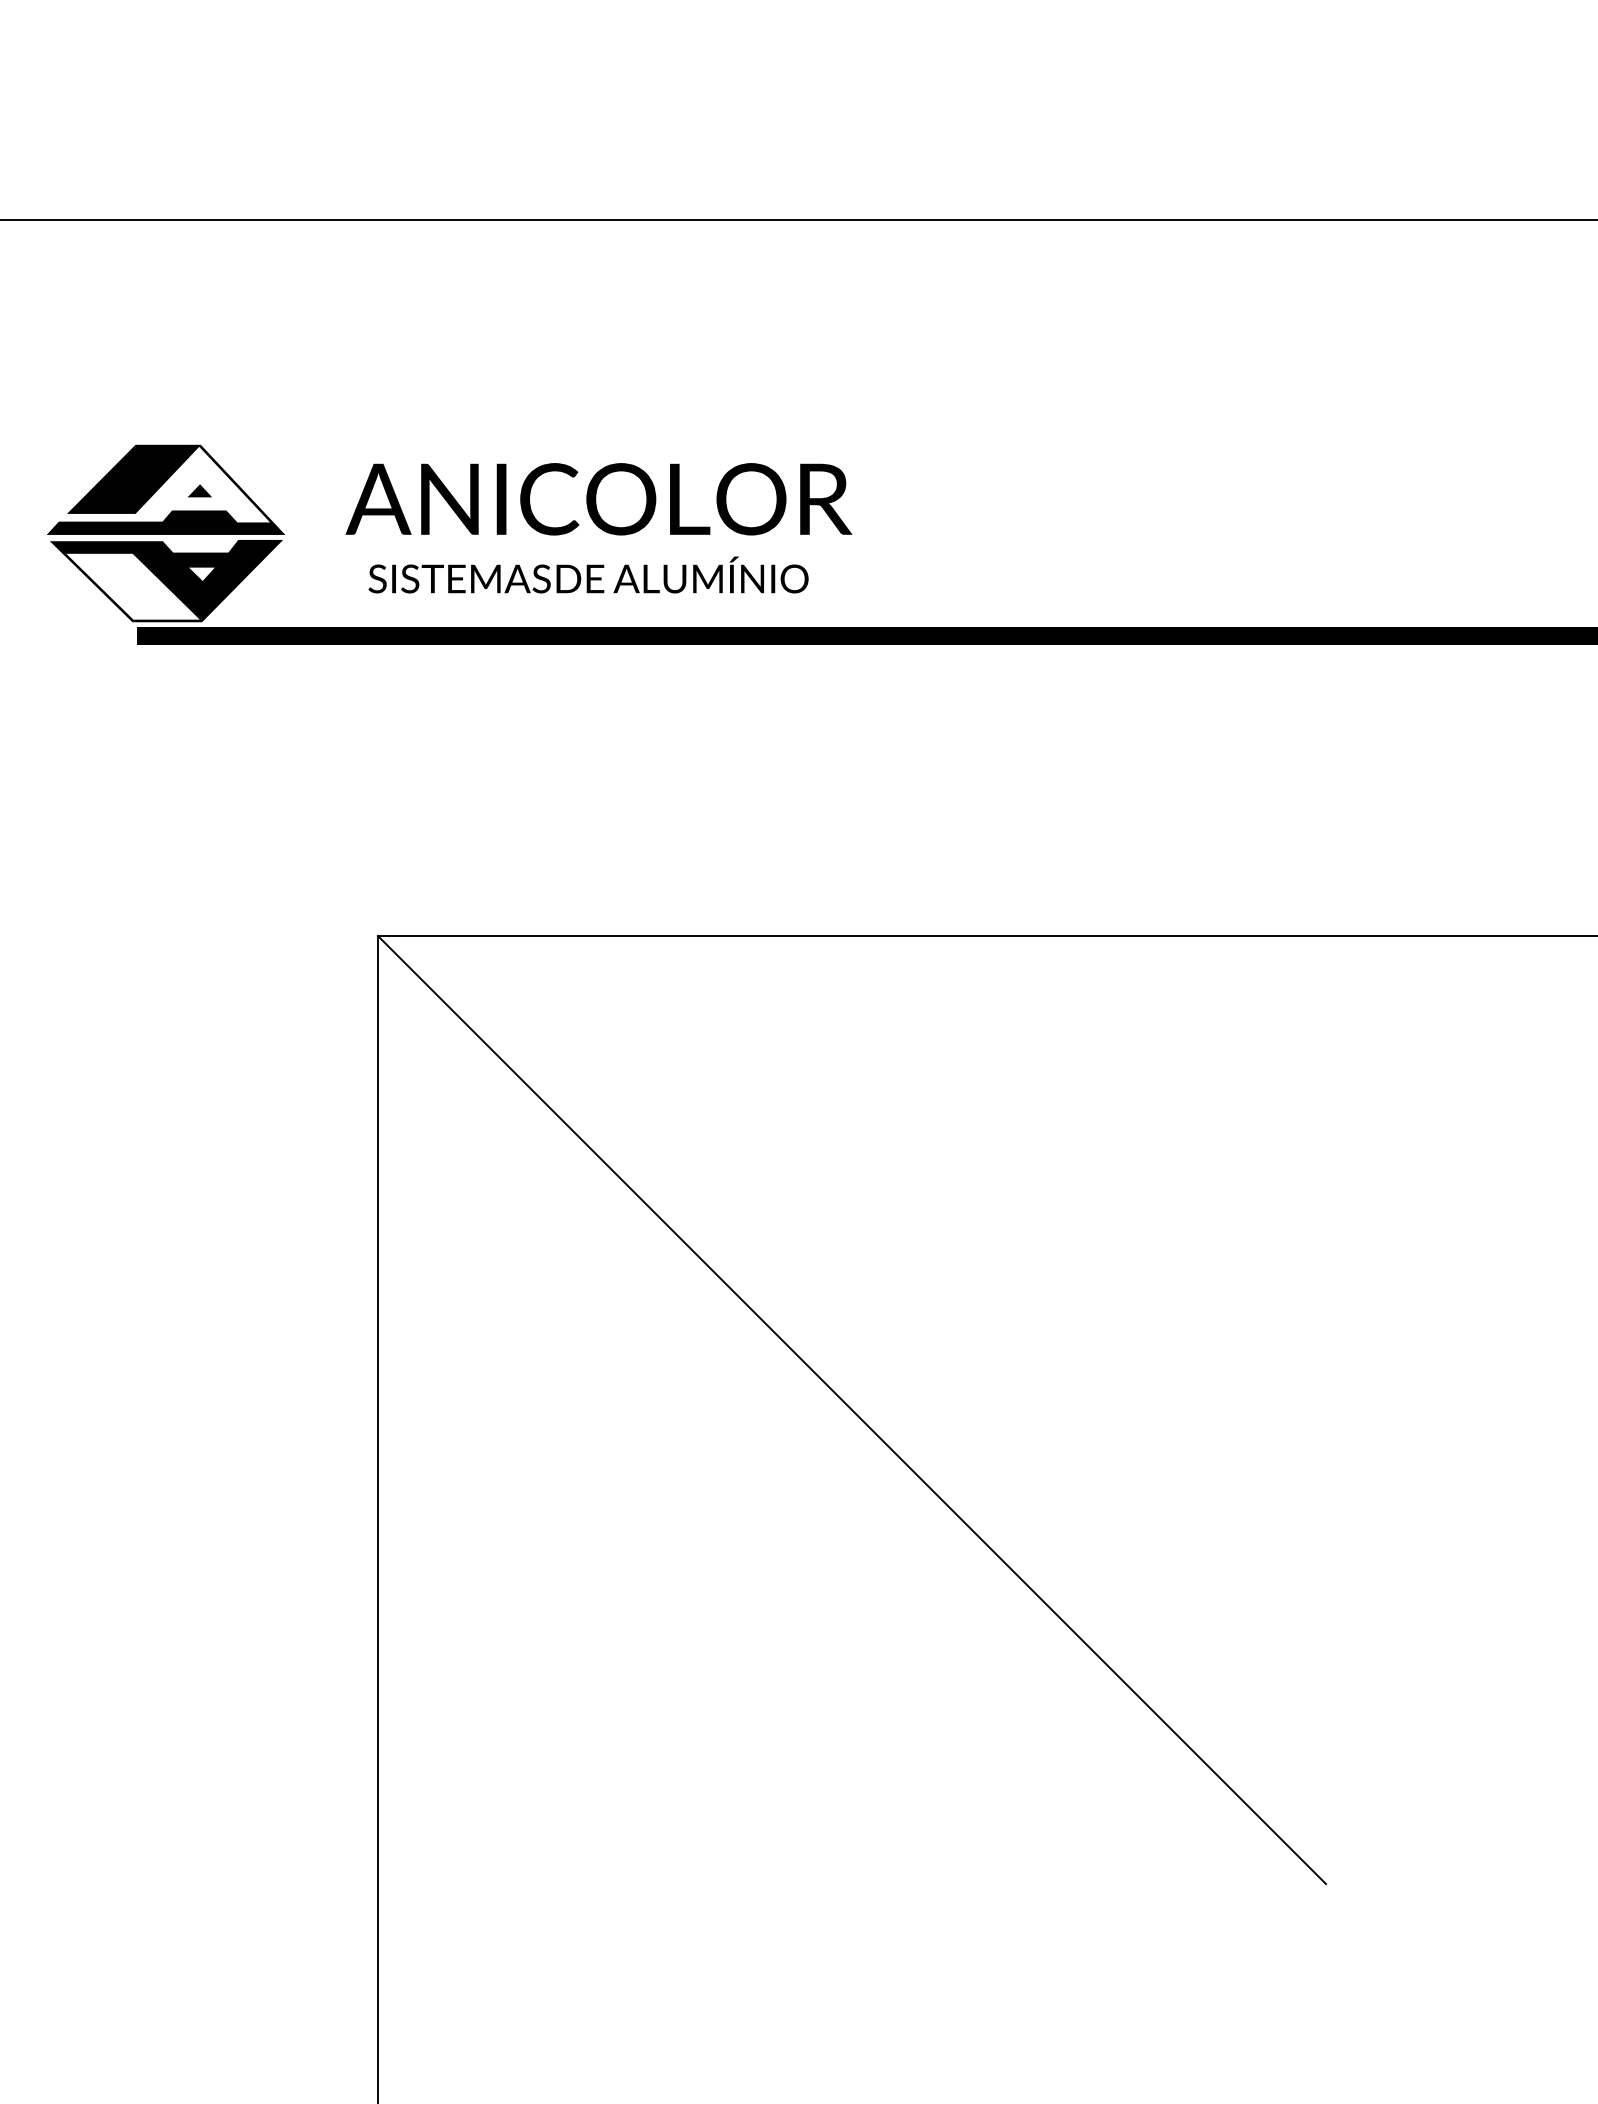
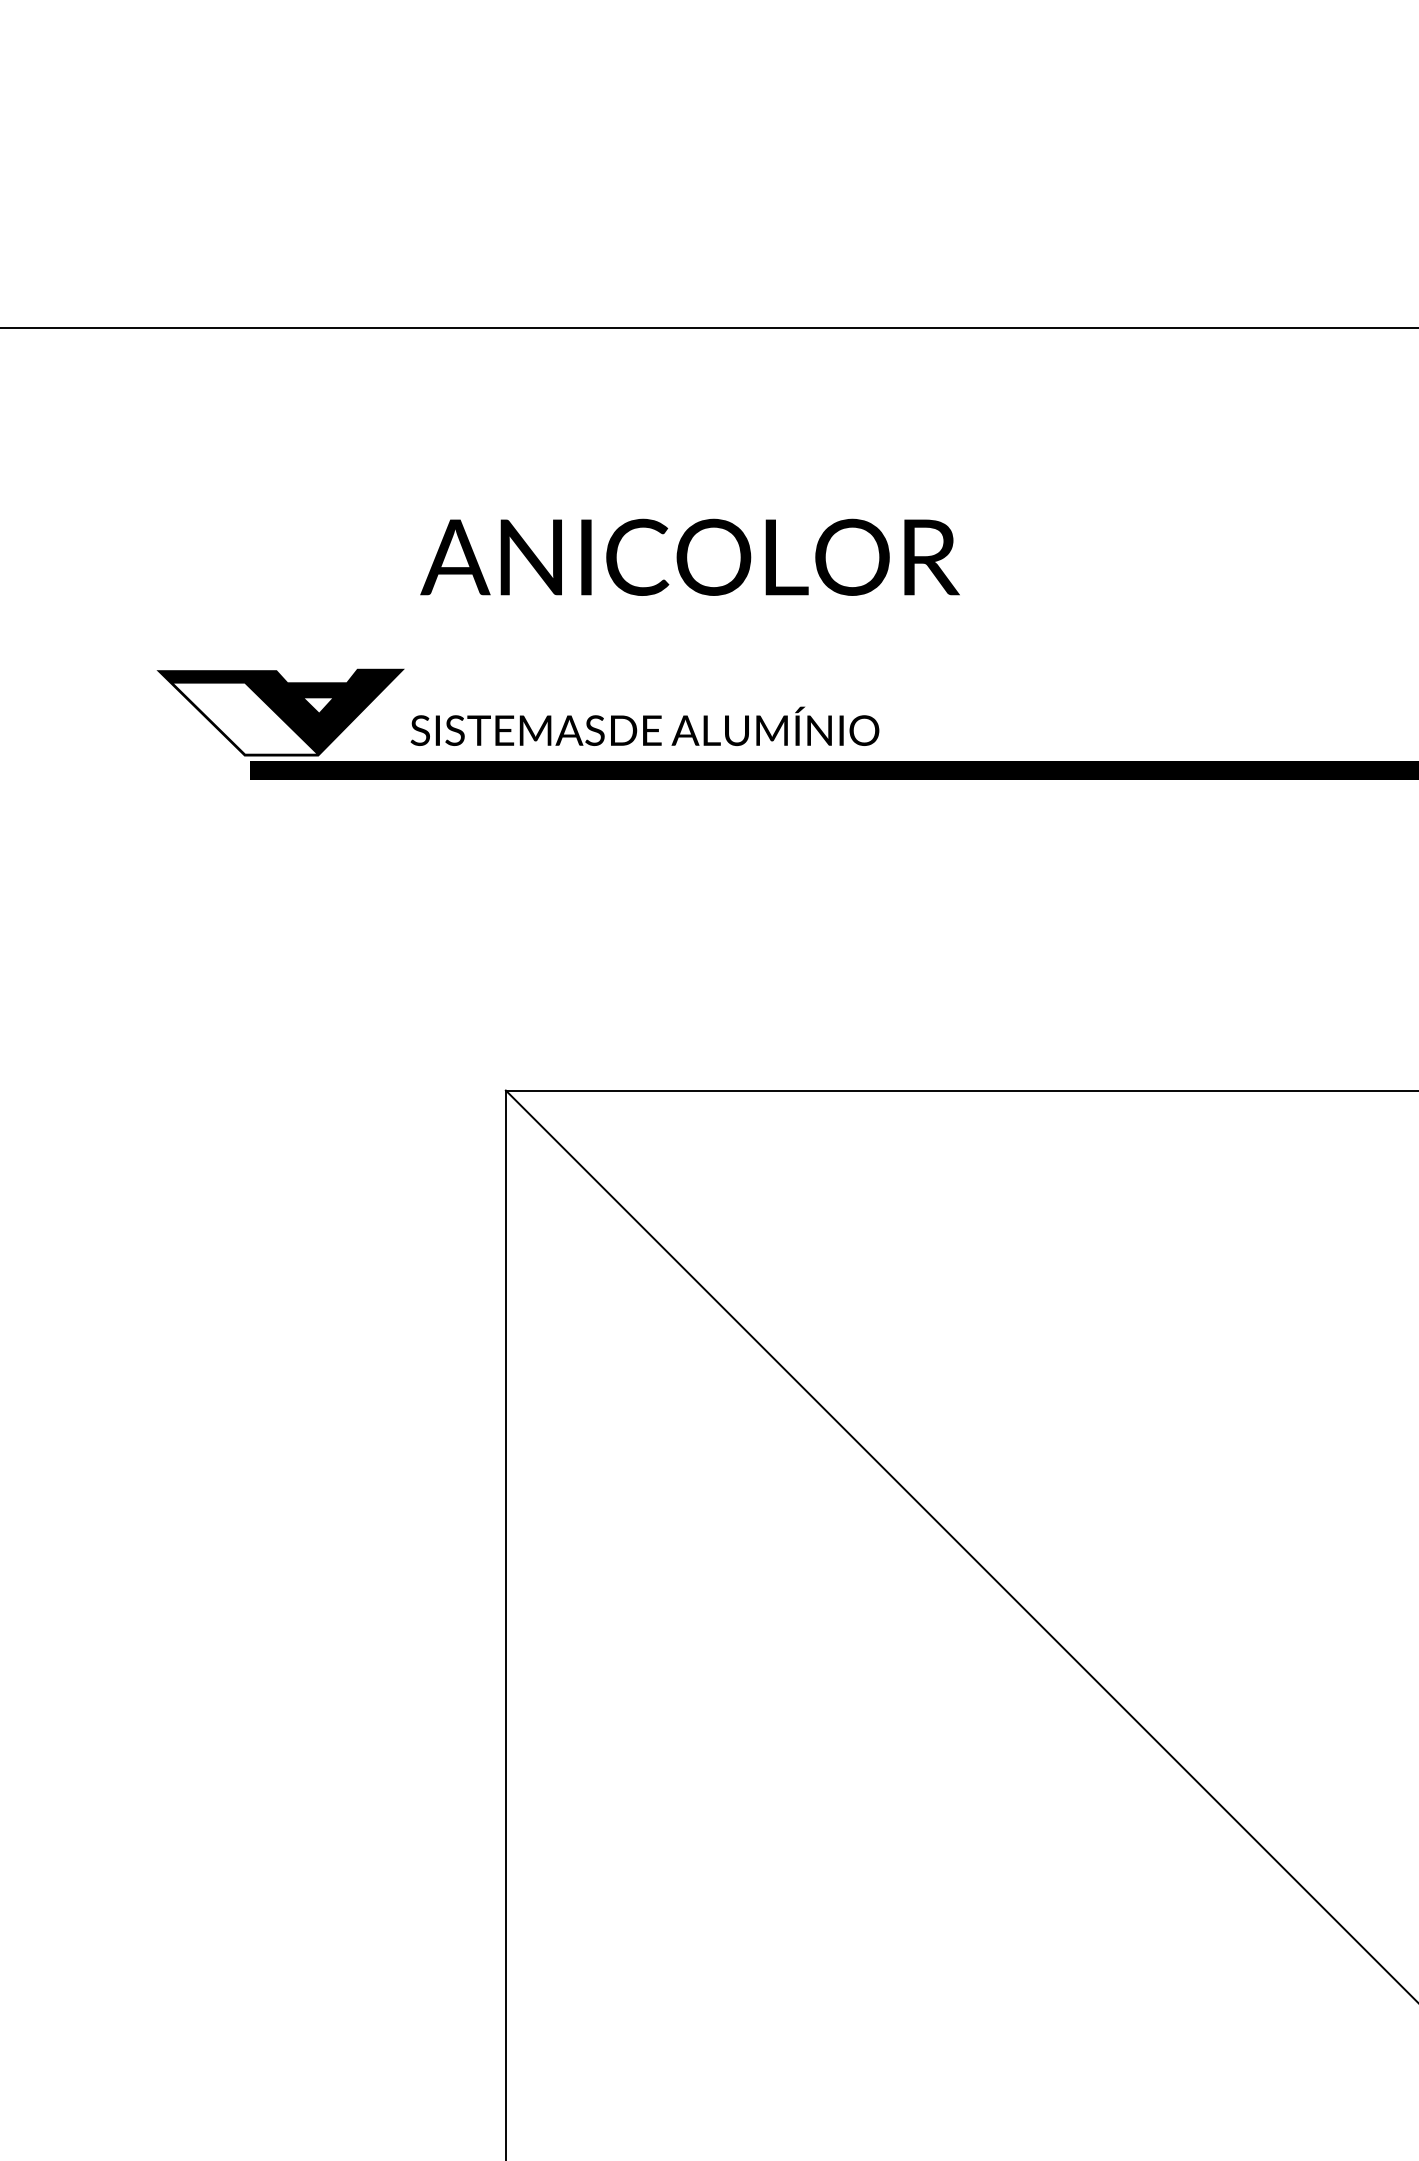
fill: (165, 489) -> (279, 615), removed
fill: (199, 490) -> (315, 616), removed
text: (598, 499) -> (689, 557), moved
text: (588, 574) -> (644, 725), moved

